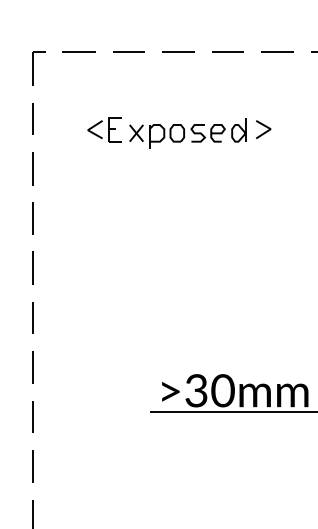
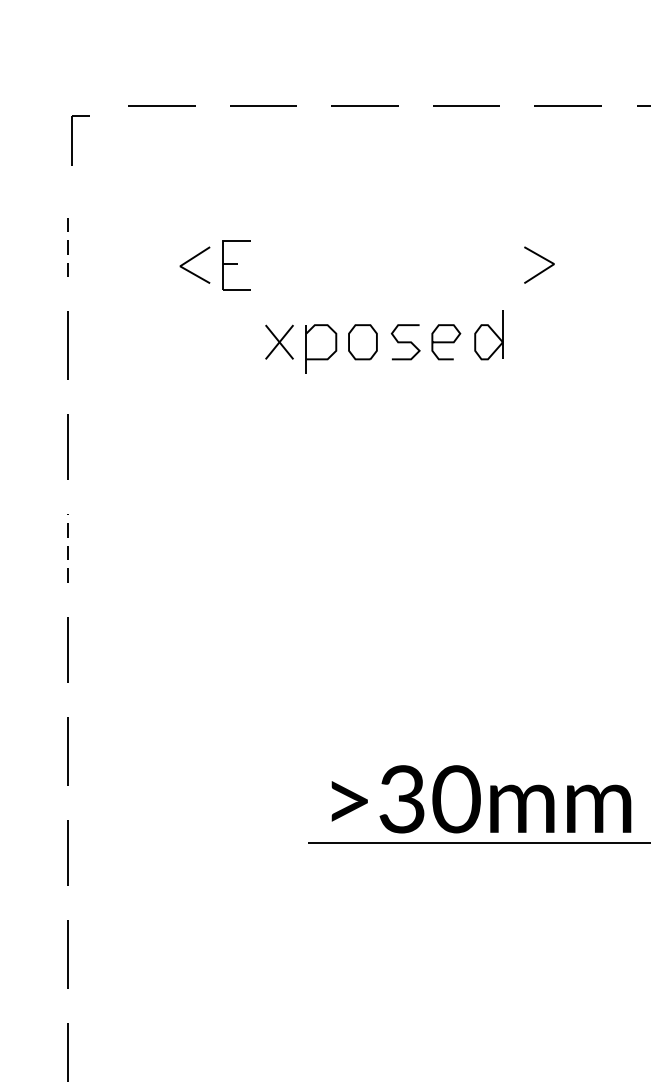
part: (38, 68) -> (78, 140), size x0.7
line: (33, 118) -> (68, 242), solid -> dashed
part: (187, 133) -> (383, 342), moved
line: (33, 268) -> (68, 549), solid -> dashed

